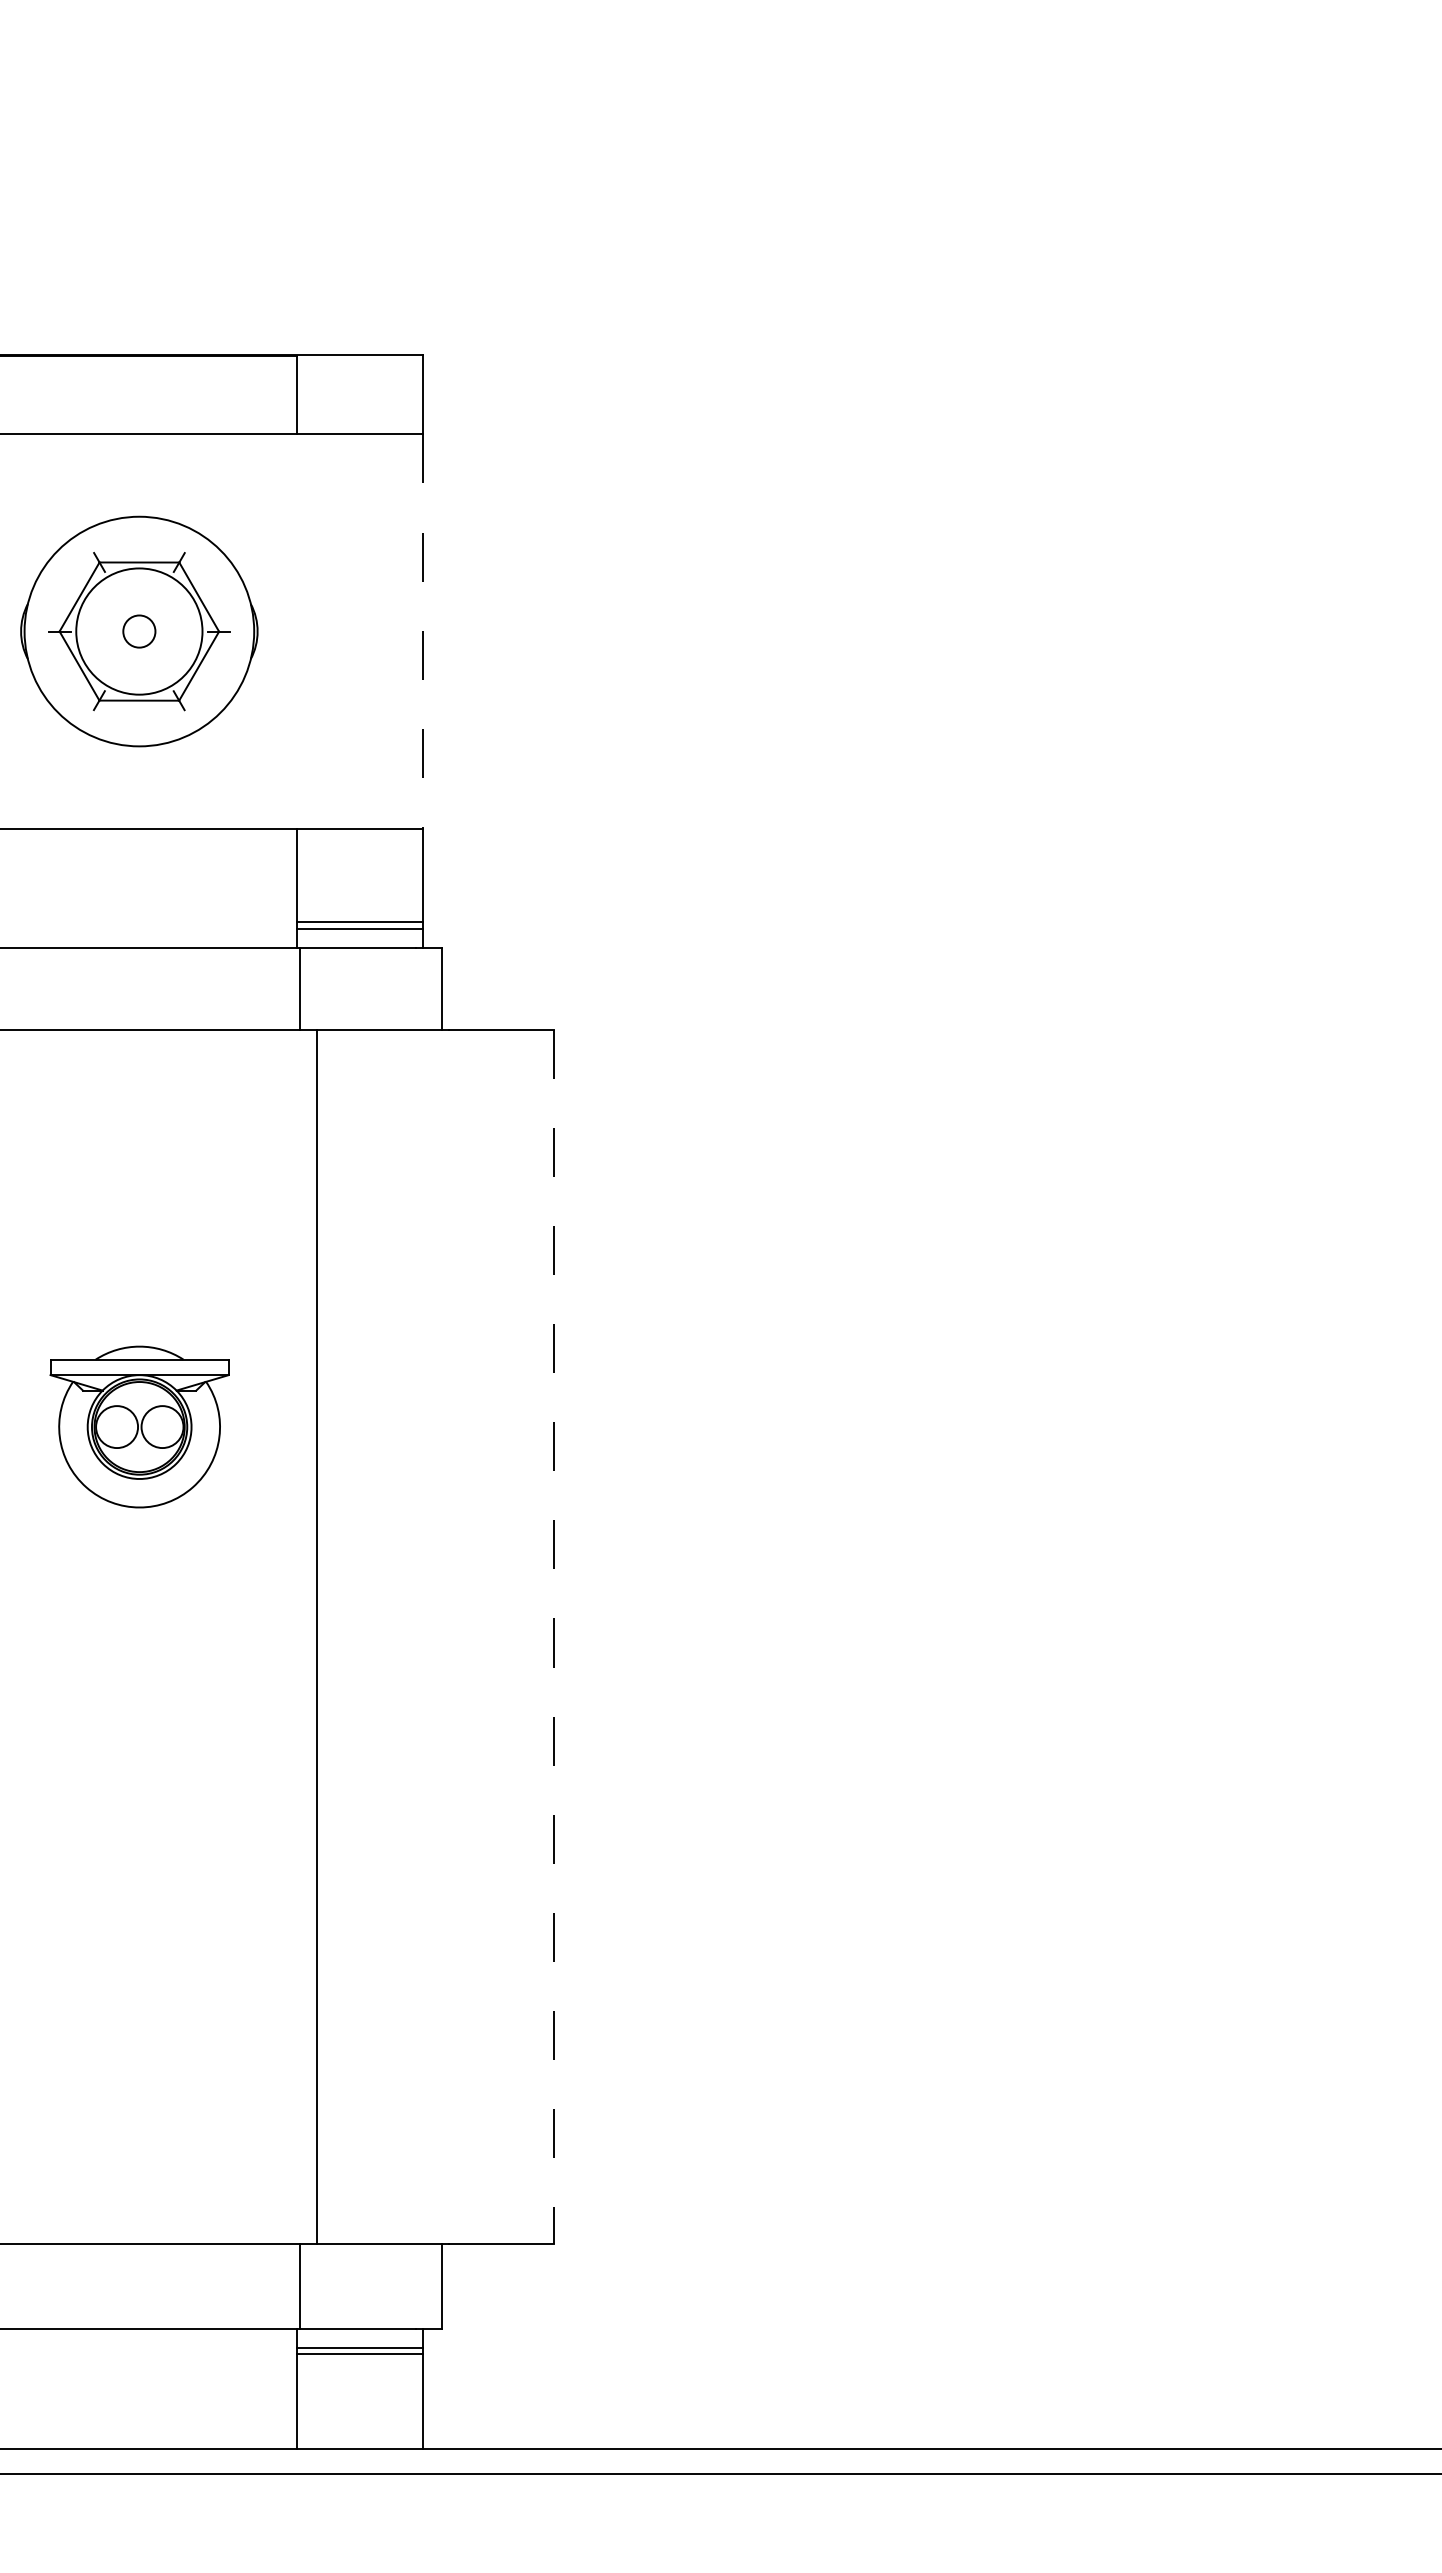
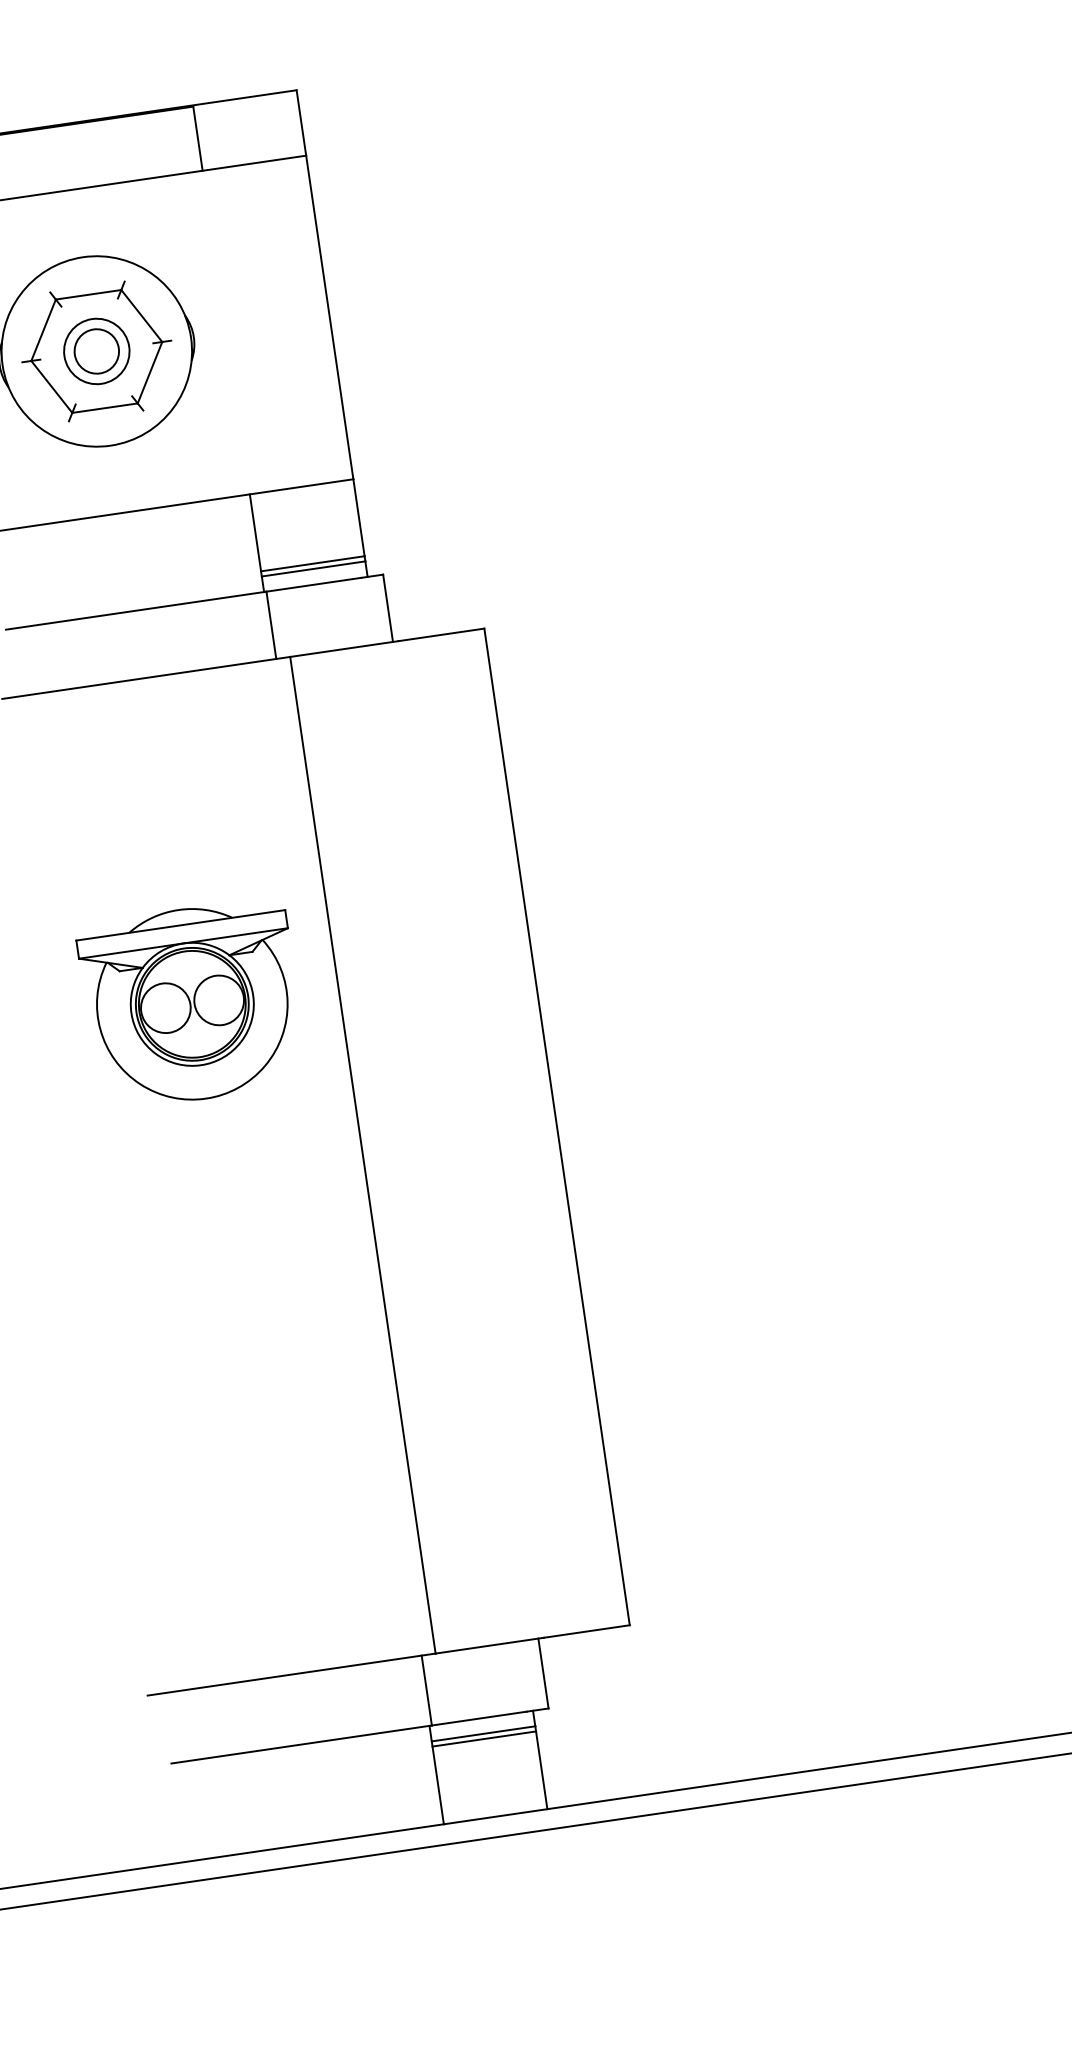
circle: (138, 631) -> (96, 351), size x0.62
circle: (139, 631) -> (96, 351), size x1.67
line: (423, 632) -> (330, 318), dashed -> solid
part: (139, 1426) -> (192, 1003), size x1.43
line: (553, 1637) -> (557, 1127), dashed -> solid

